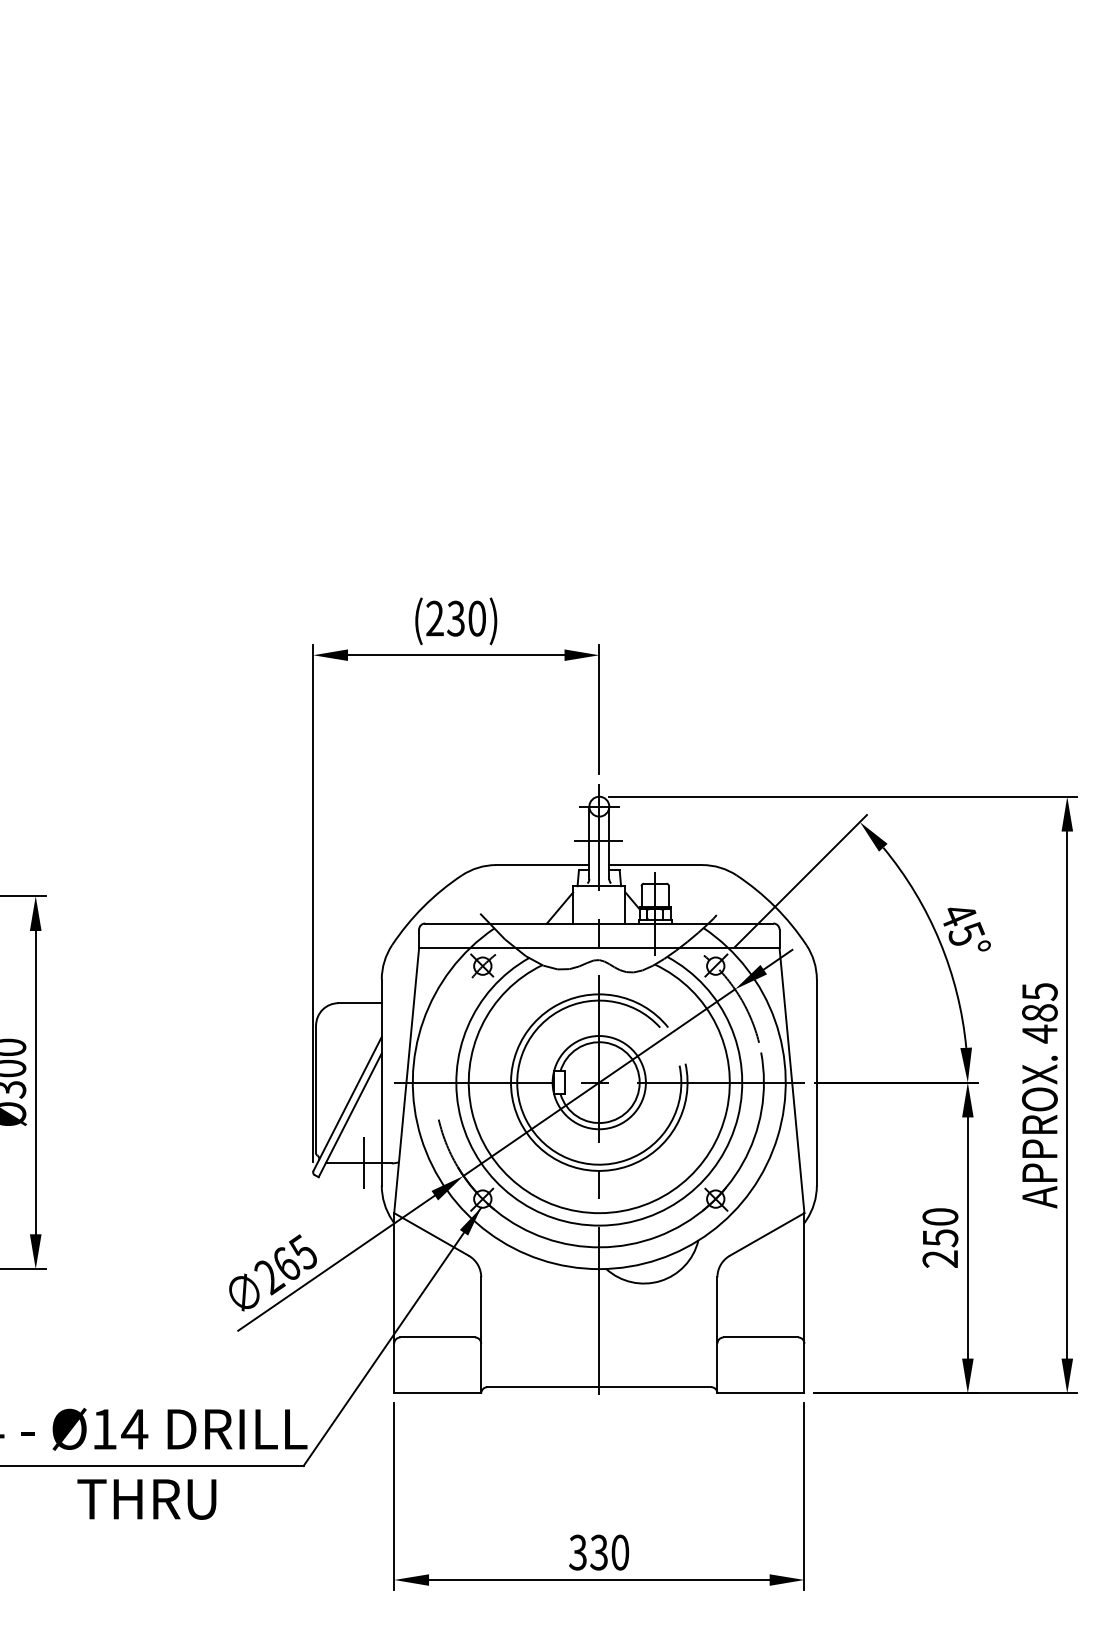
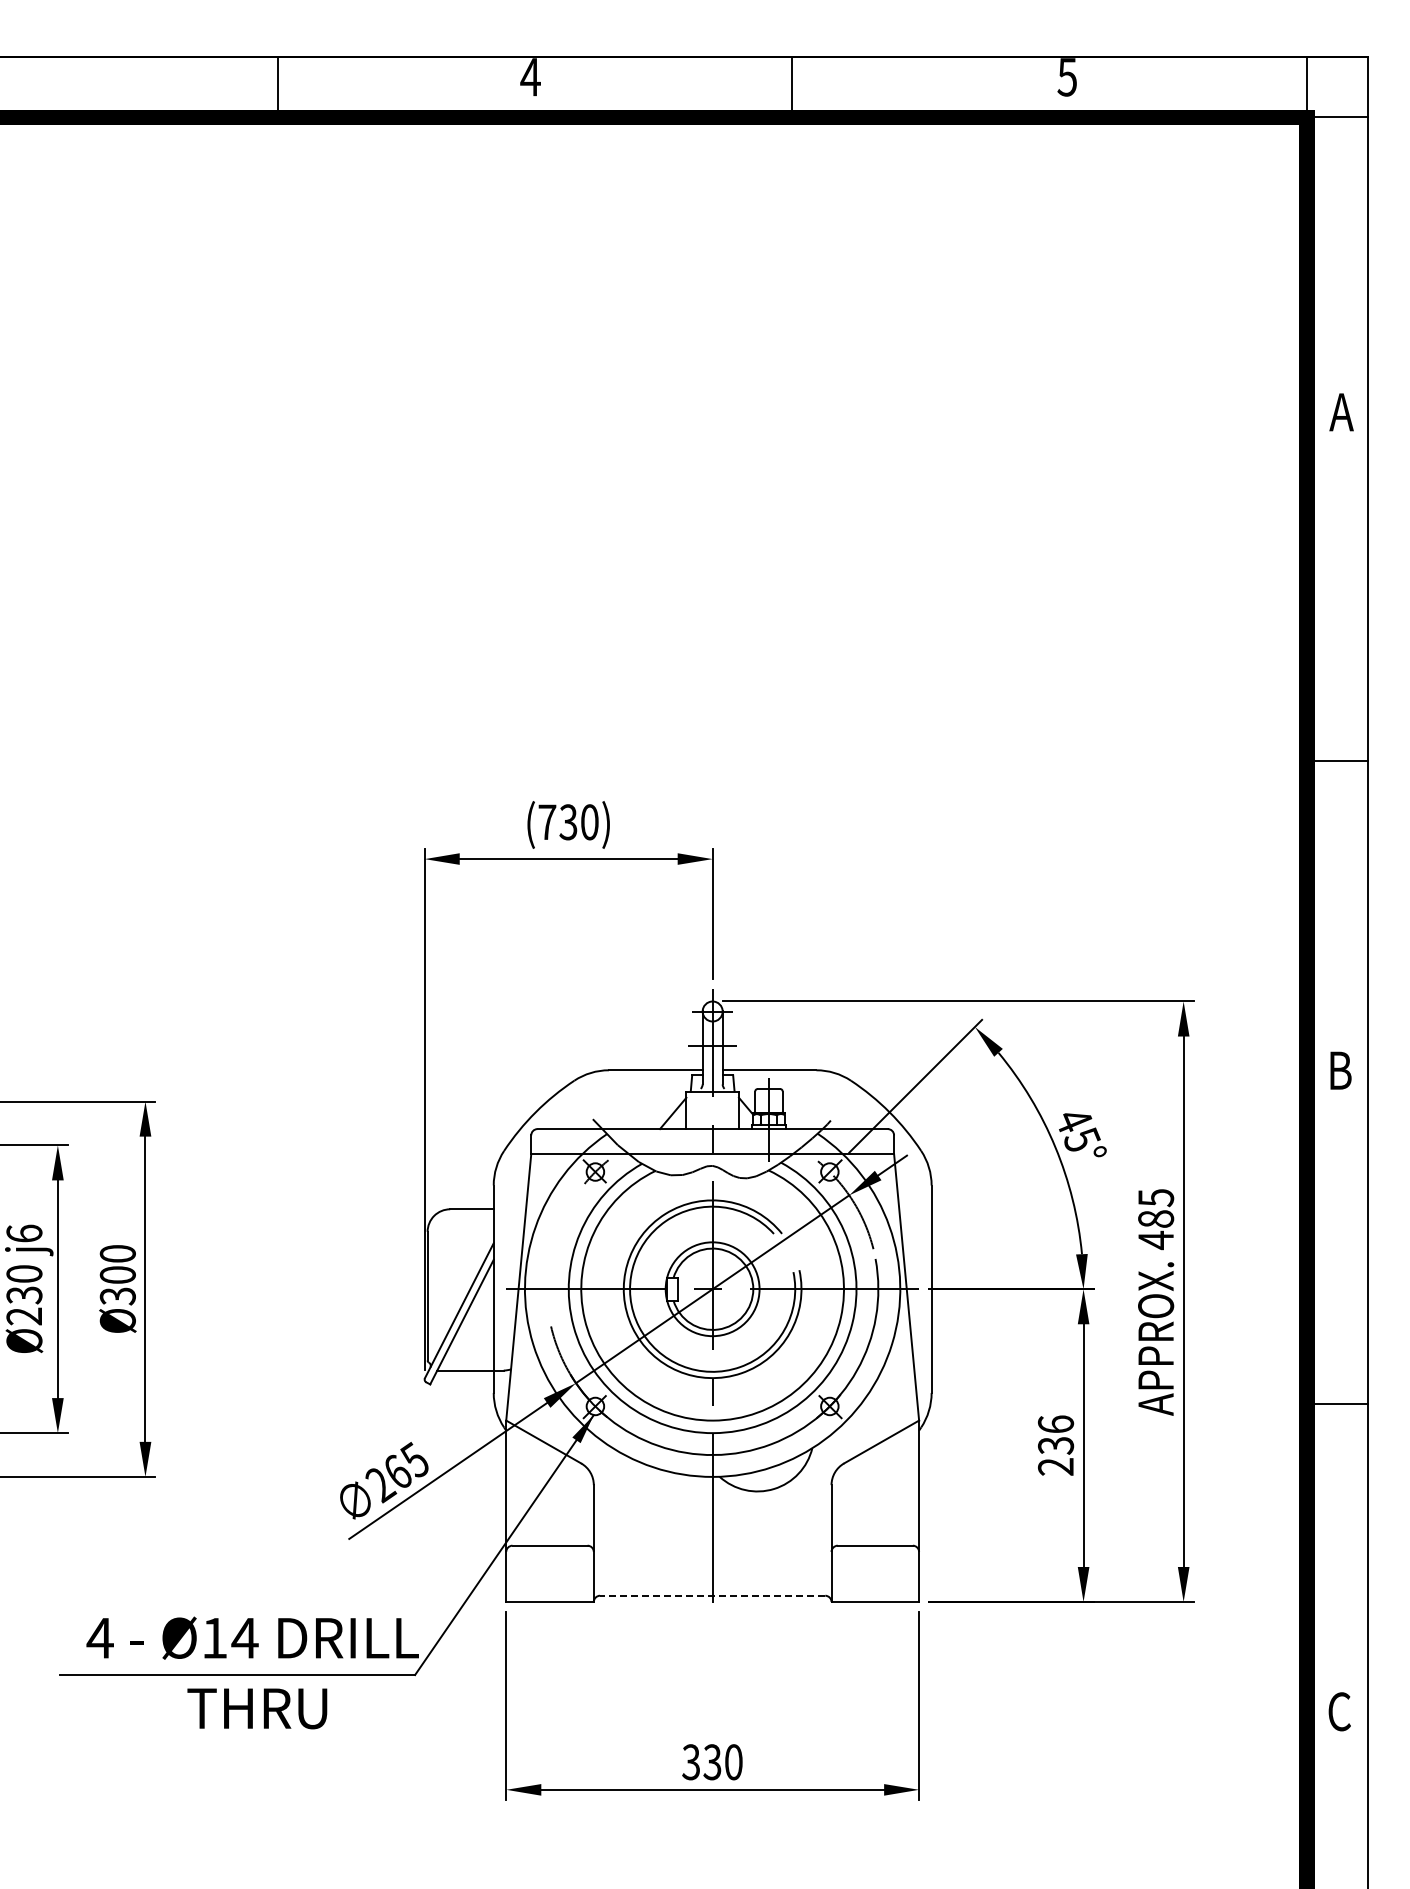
text: (435, 617) -> (547, 821), (230) -> (730)
line: (364, 1163) -> (476, 1370), removed
text: (939, 1226) -> (1055, 1434), 250 -> 236
line: (599, 1386) -> (712, 1595), solid -> dashed

